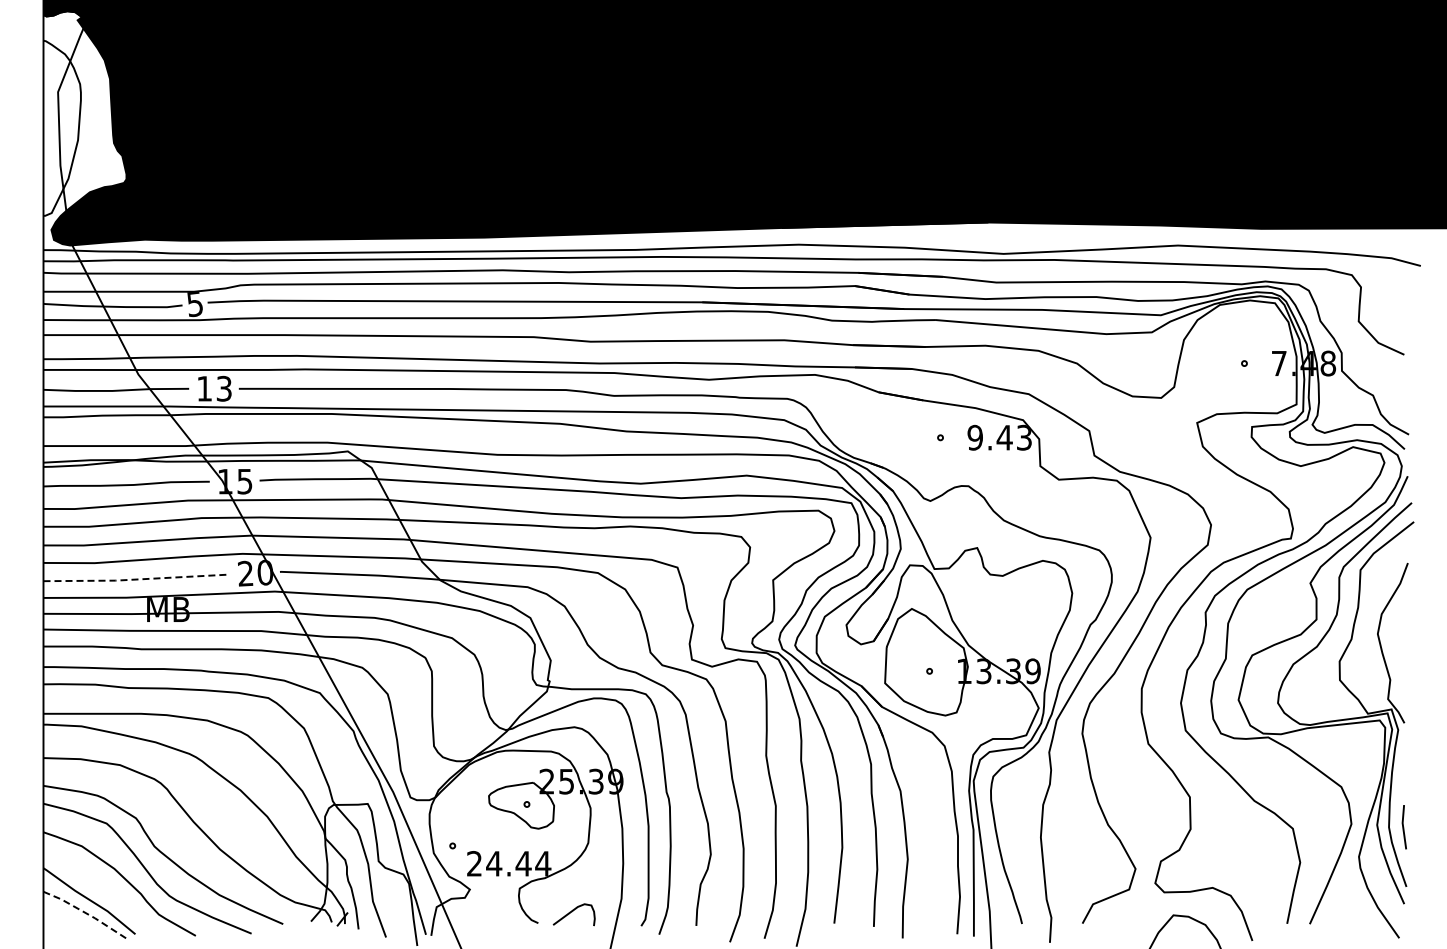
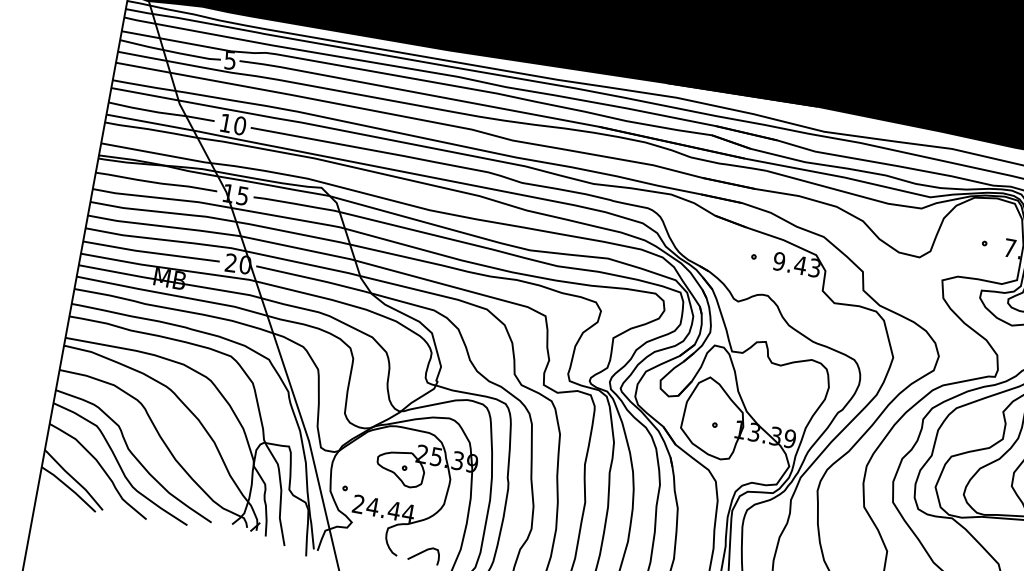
text: (224, 388) -> (240, 125), 13 -> 10
line: (136, 579) -> (150, 252), dashed -> solid
line: (86, 913) -> (70, 488), dashed -> solid

